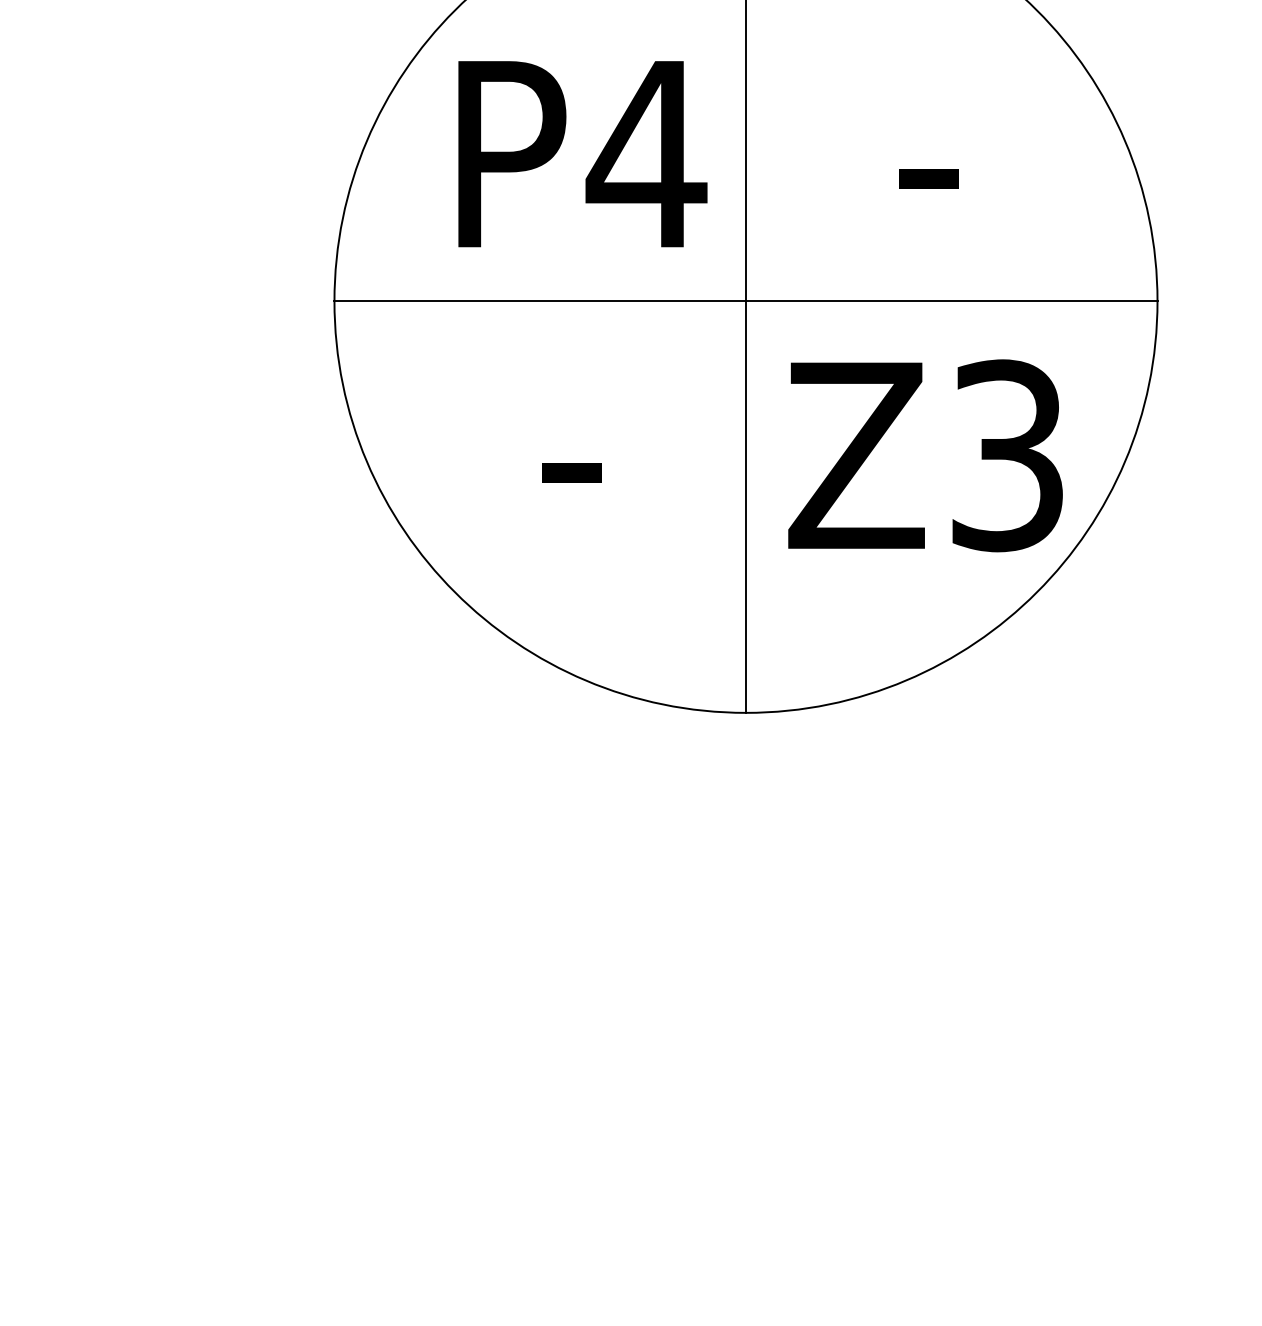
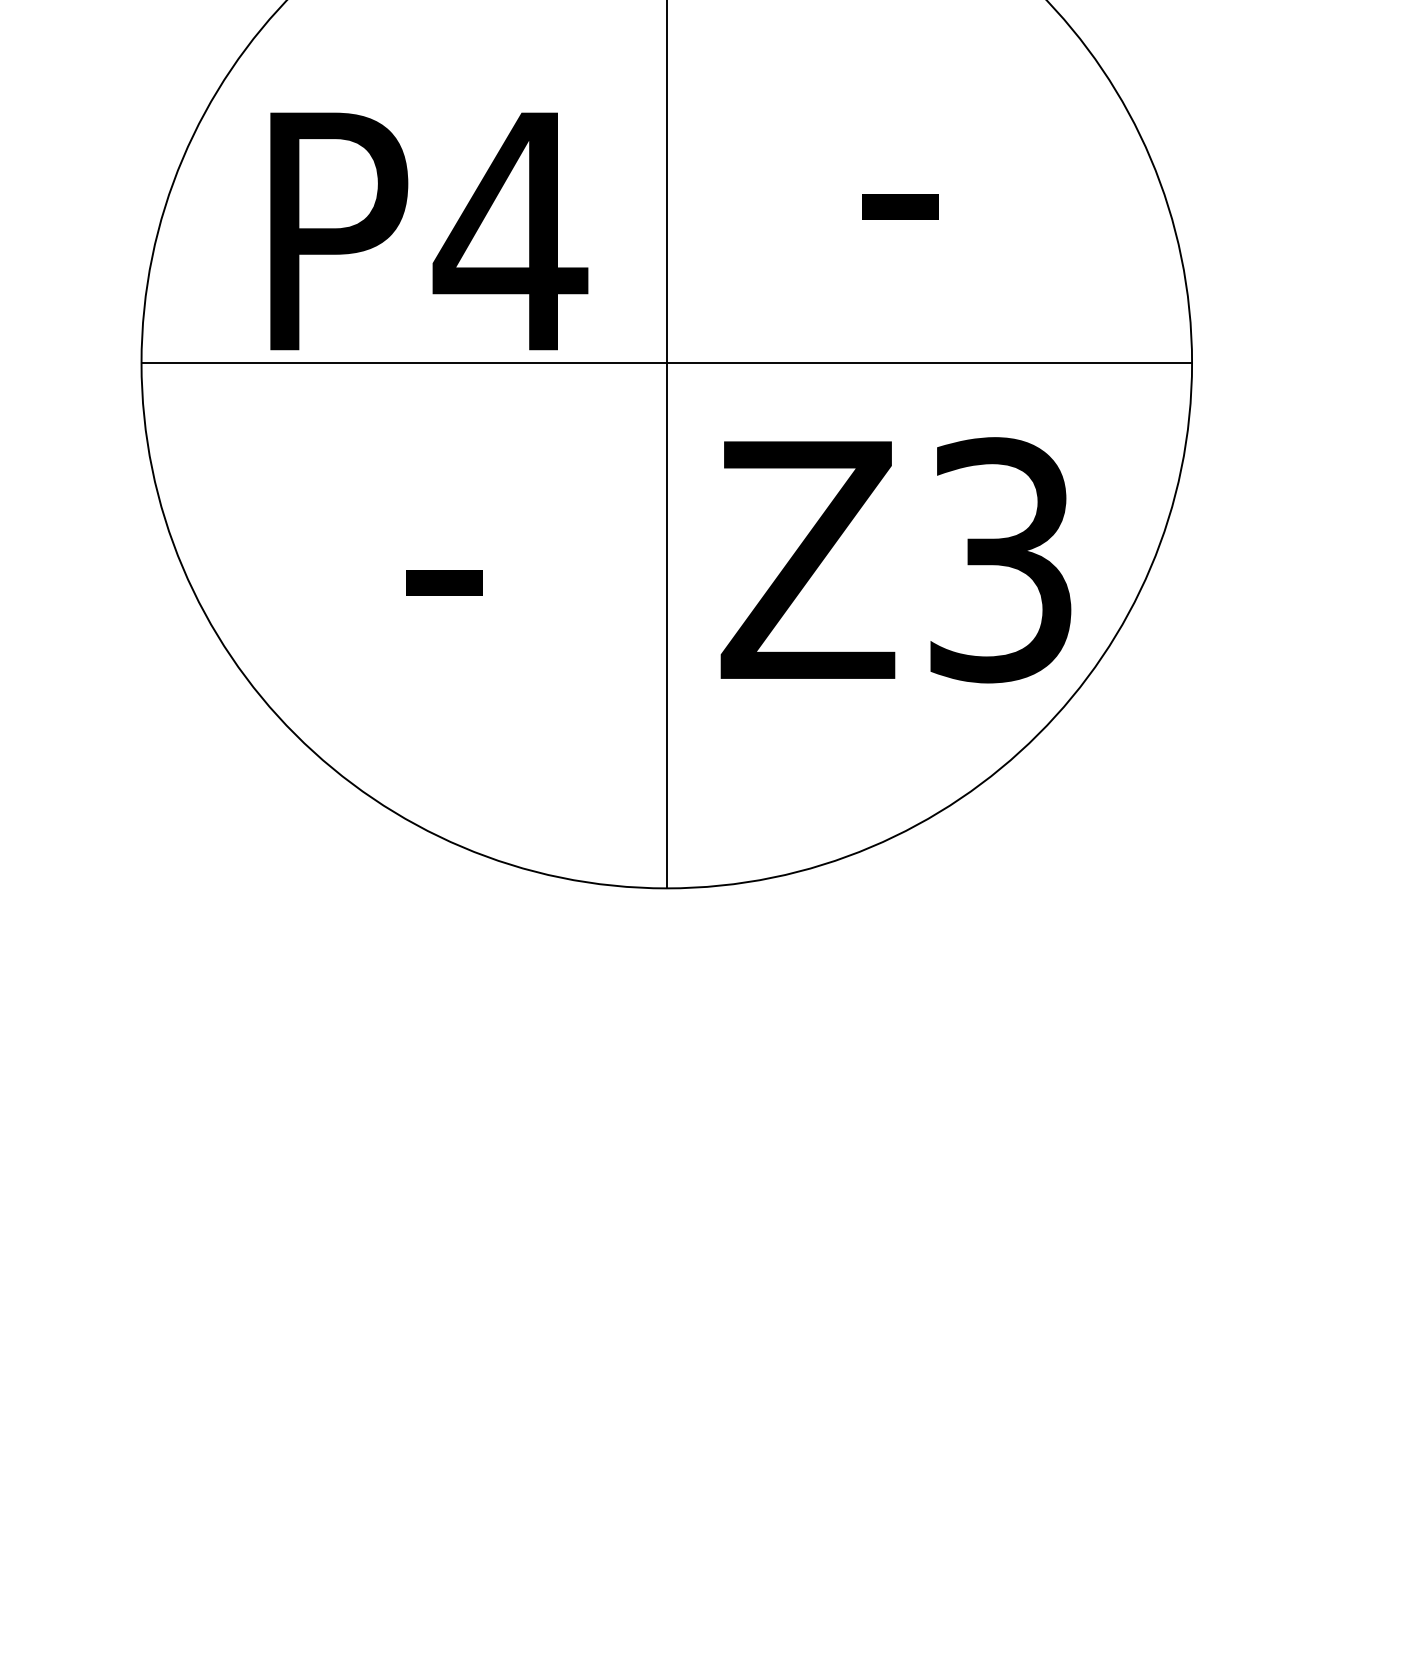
text: (582, 154) -> (428, 231), moved

